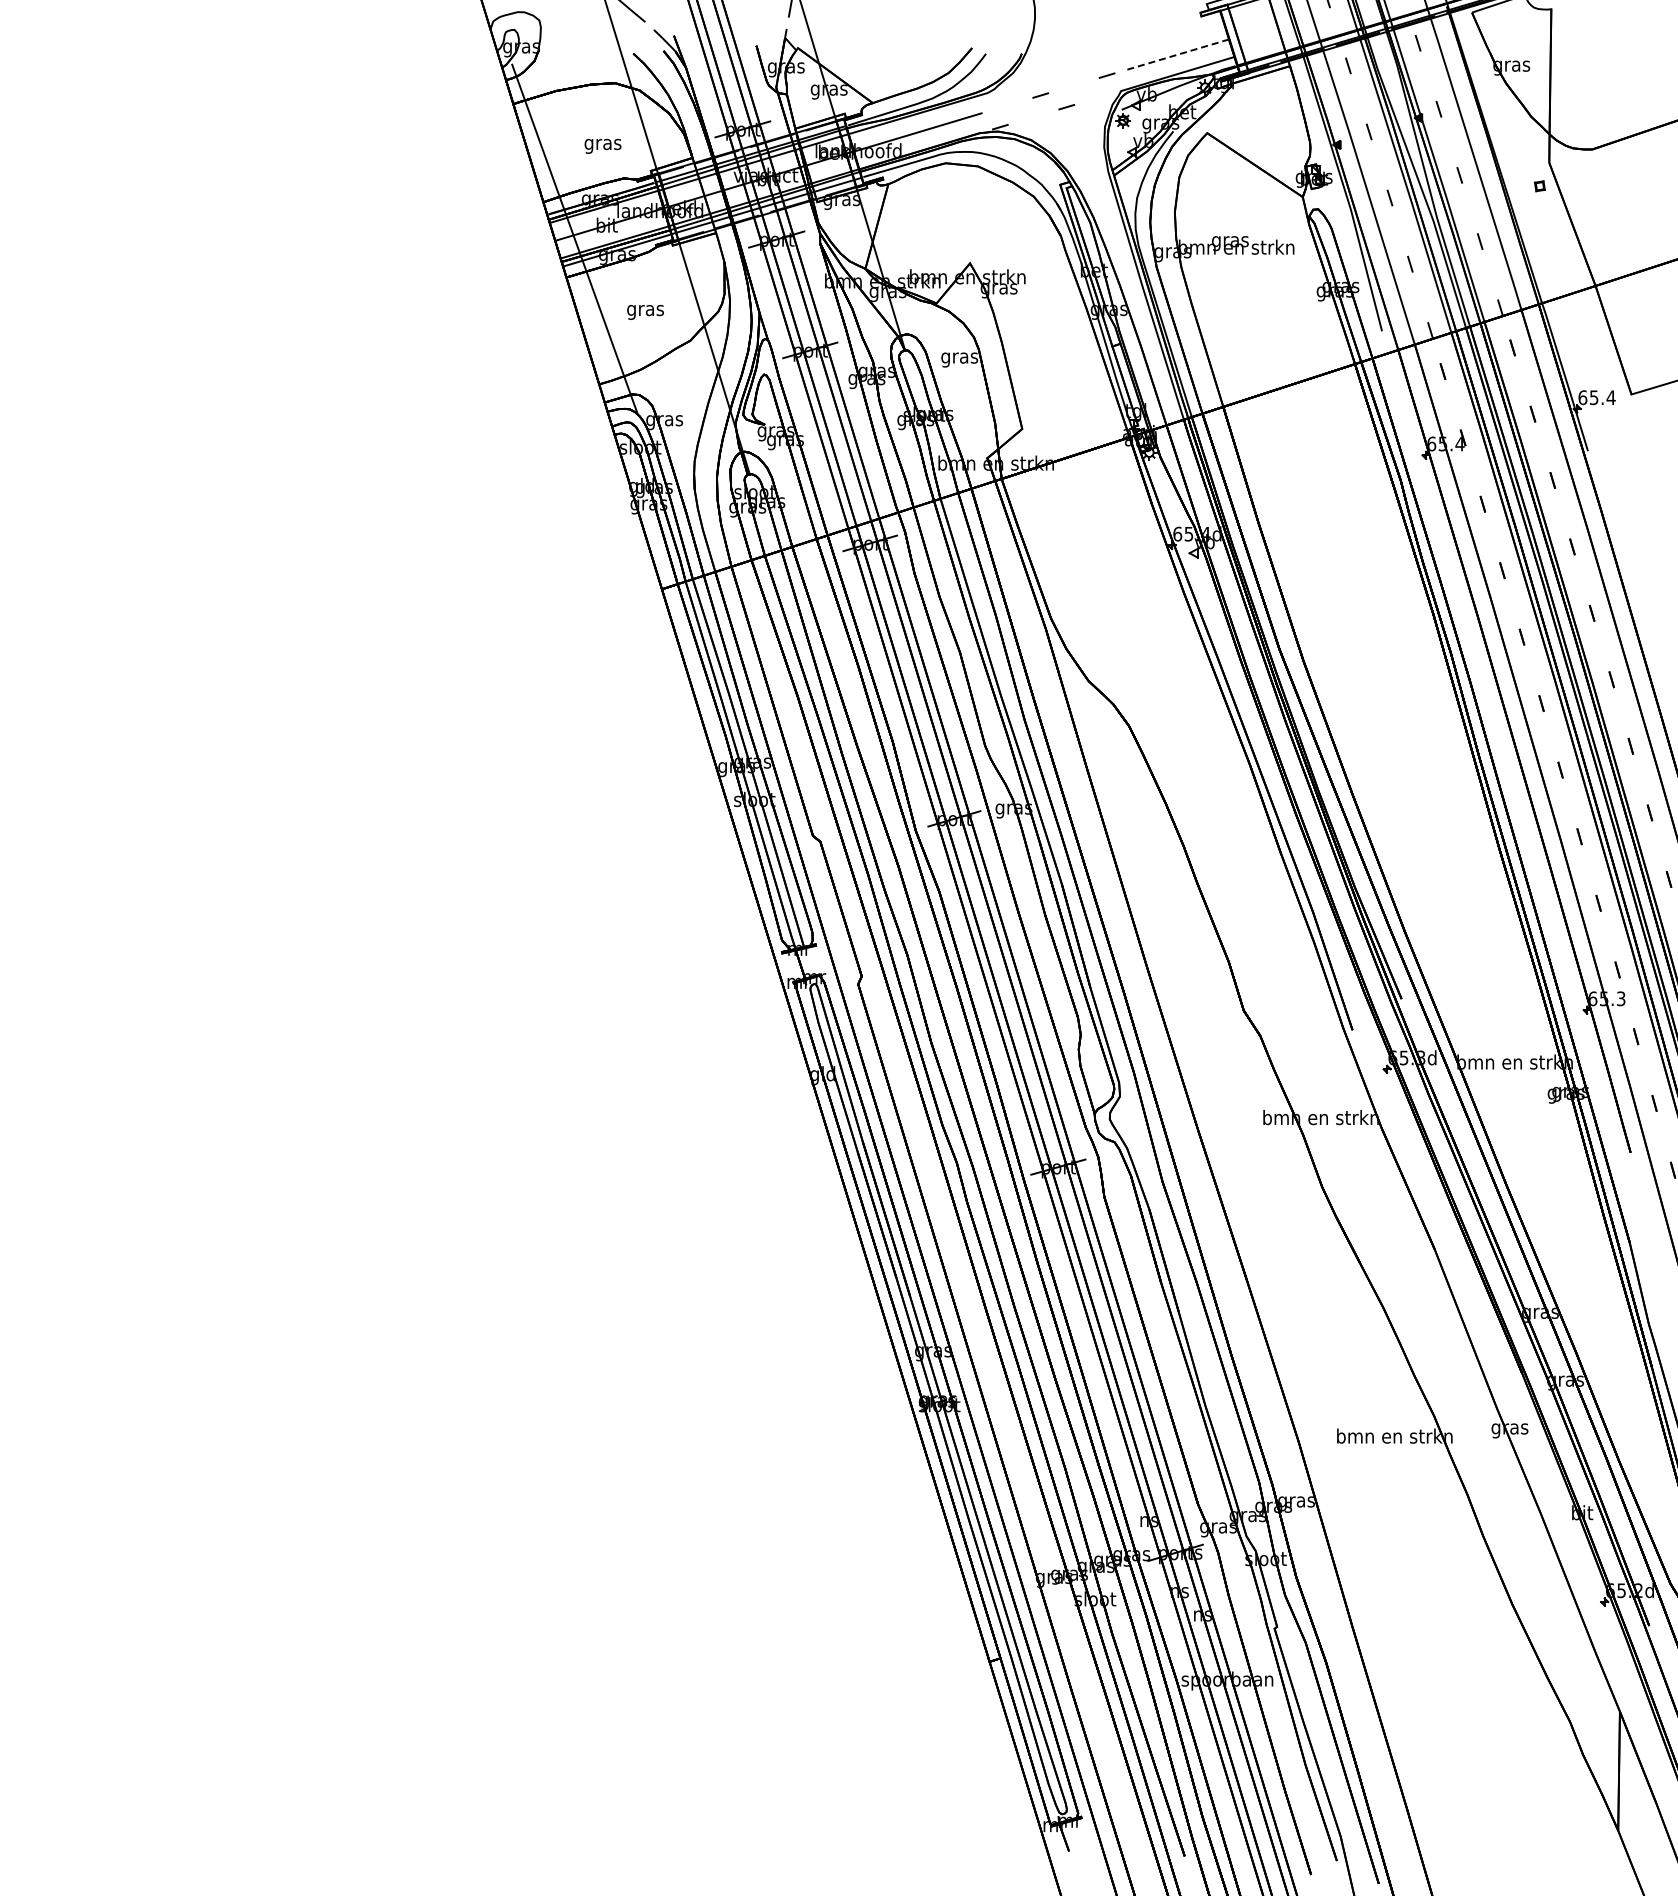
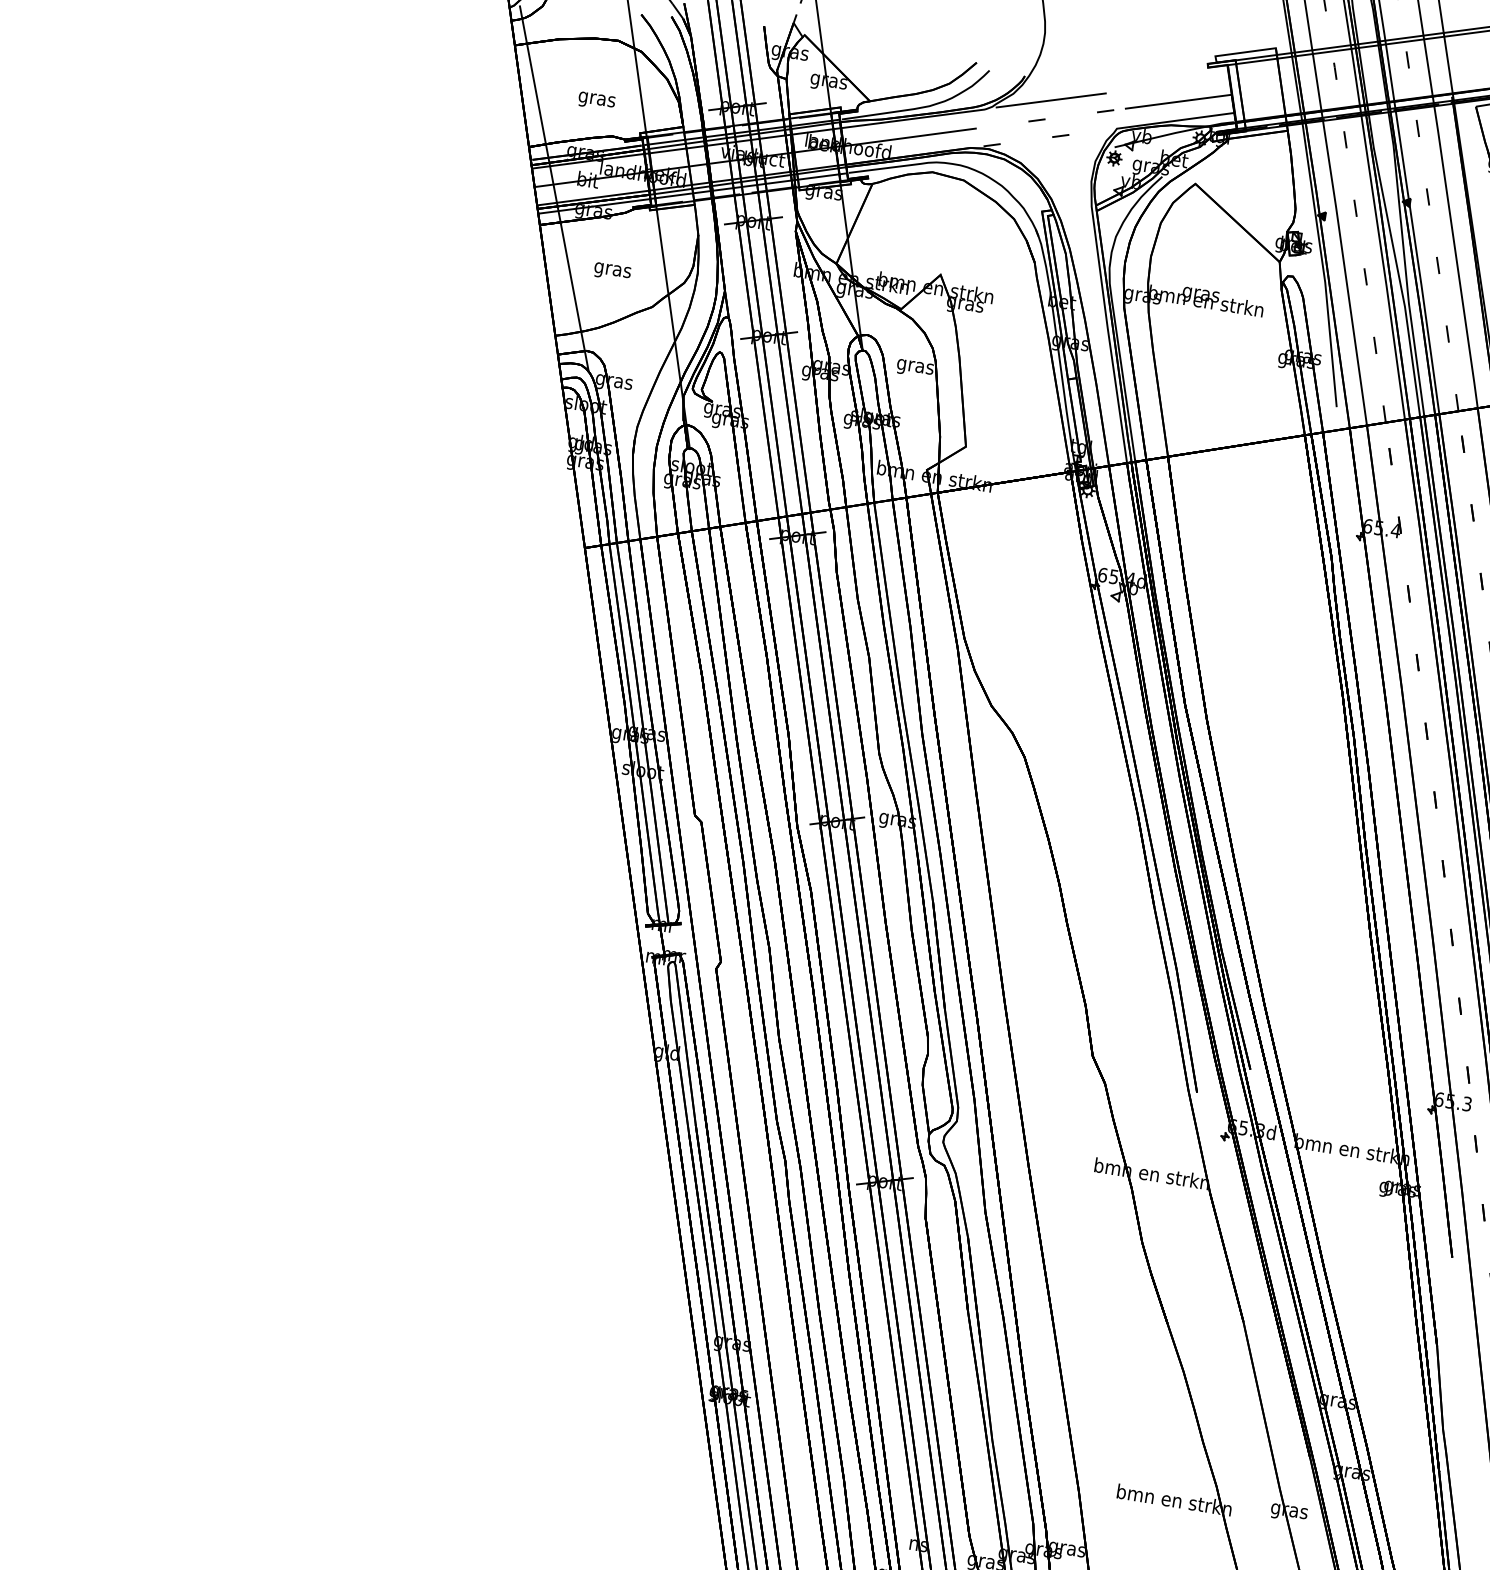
line: (1177, 54) -> (1178, 101), dashed -> solid
line: (1051, 73) -> (1051, 100), added

